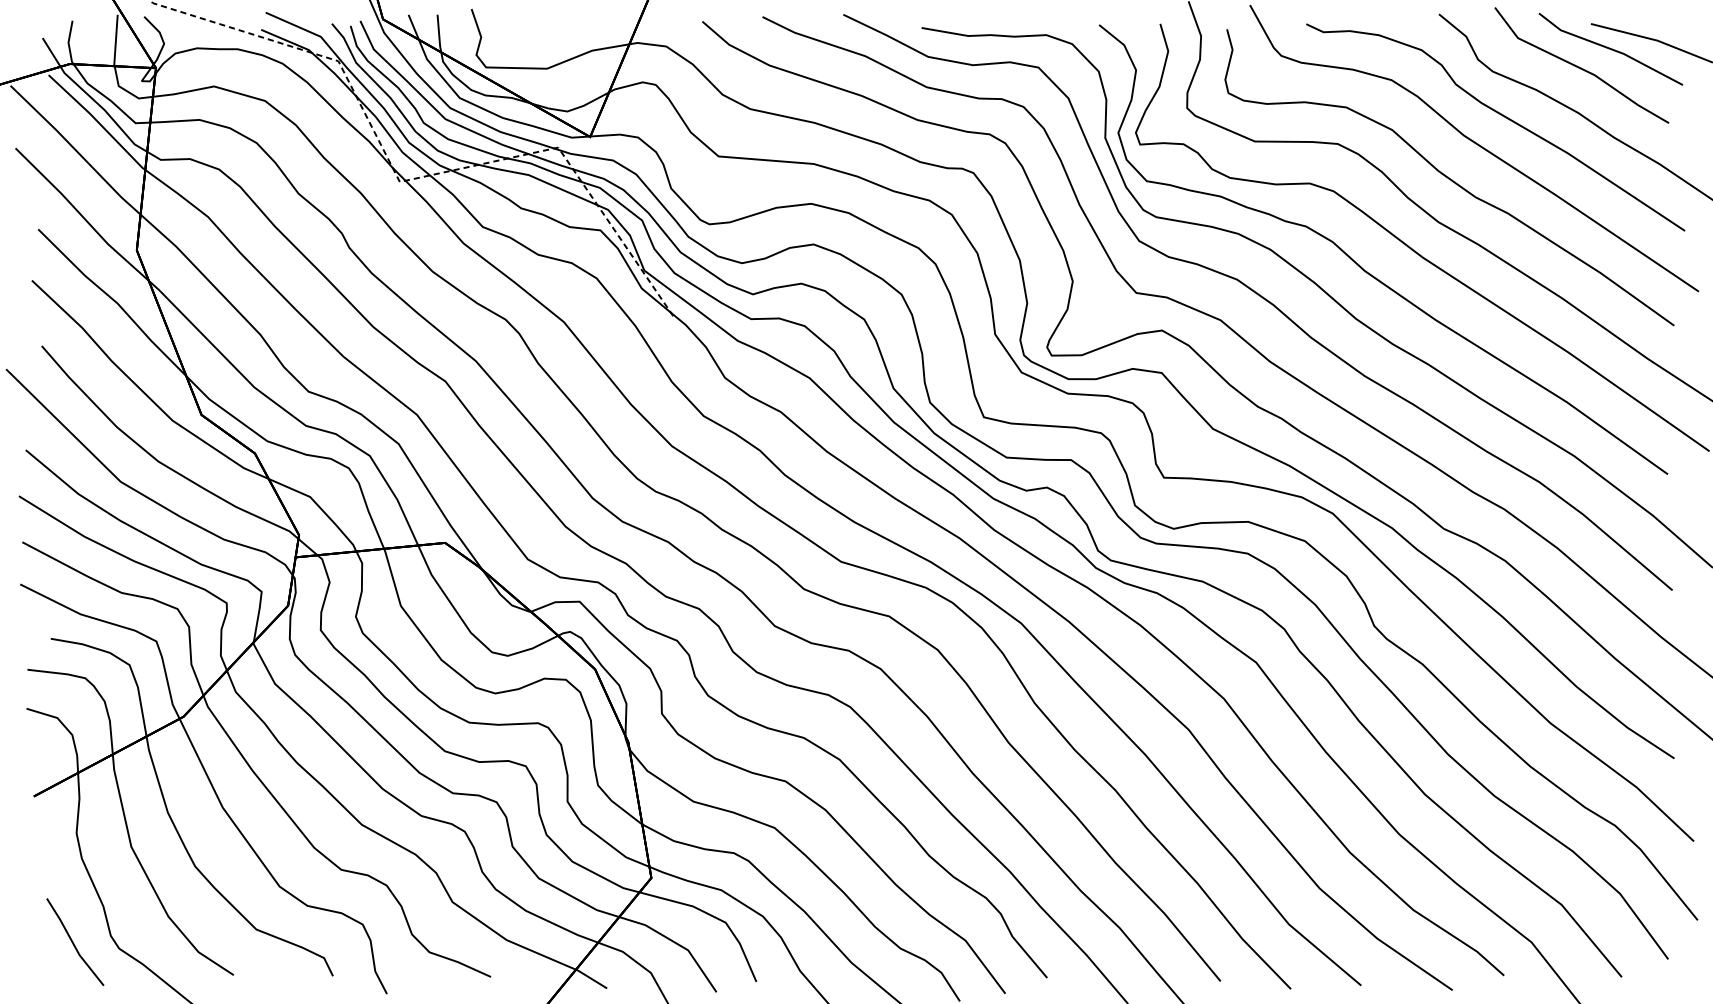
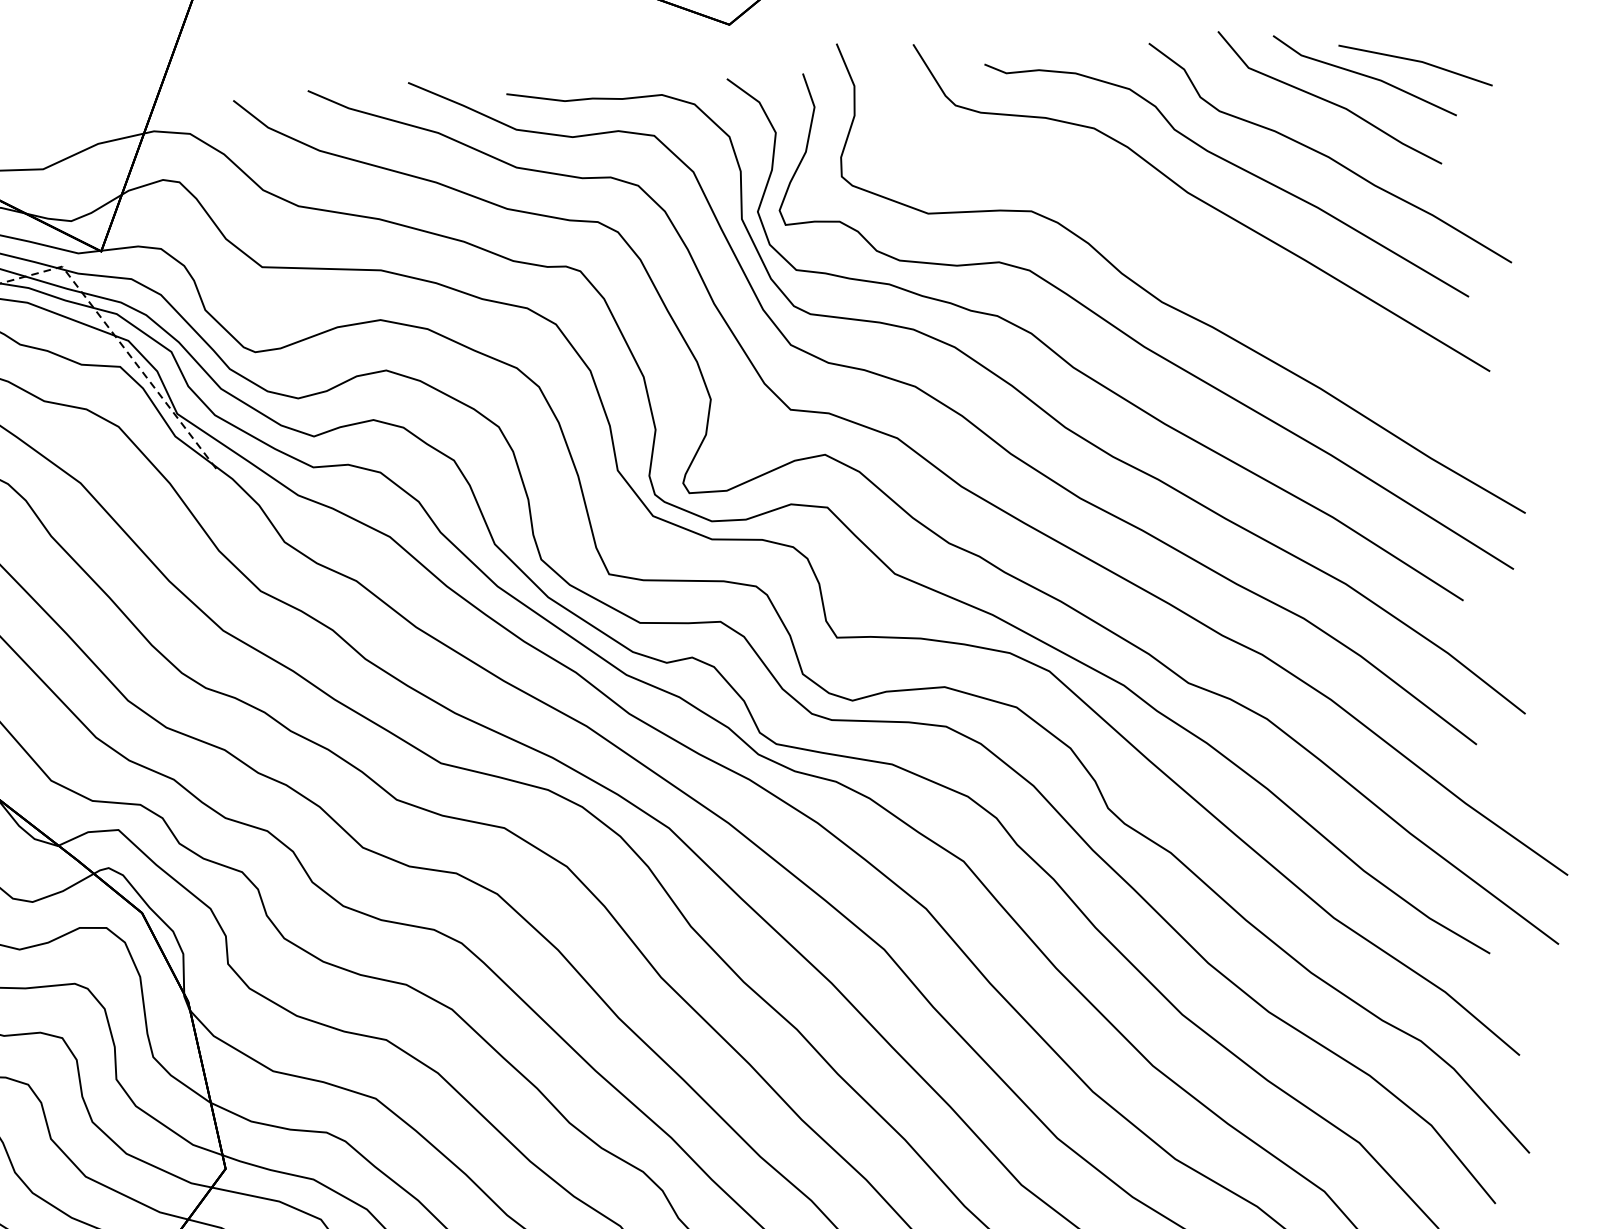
curve: (1449, 177) -> (1172, 245), removed

